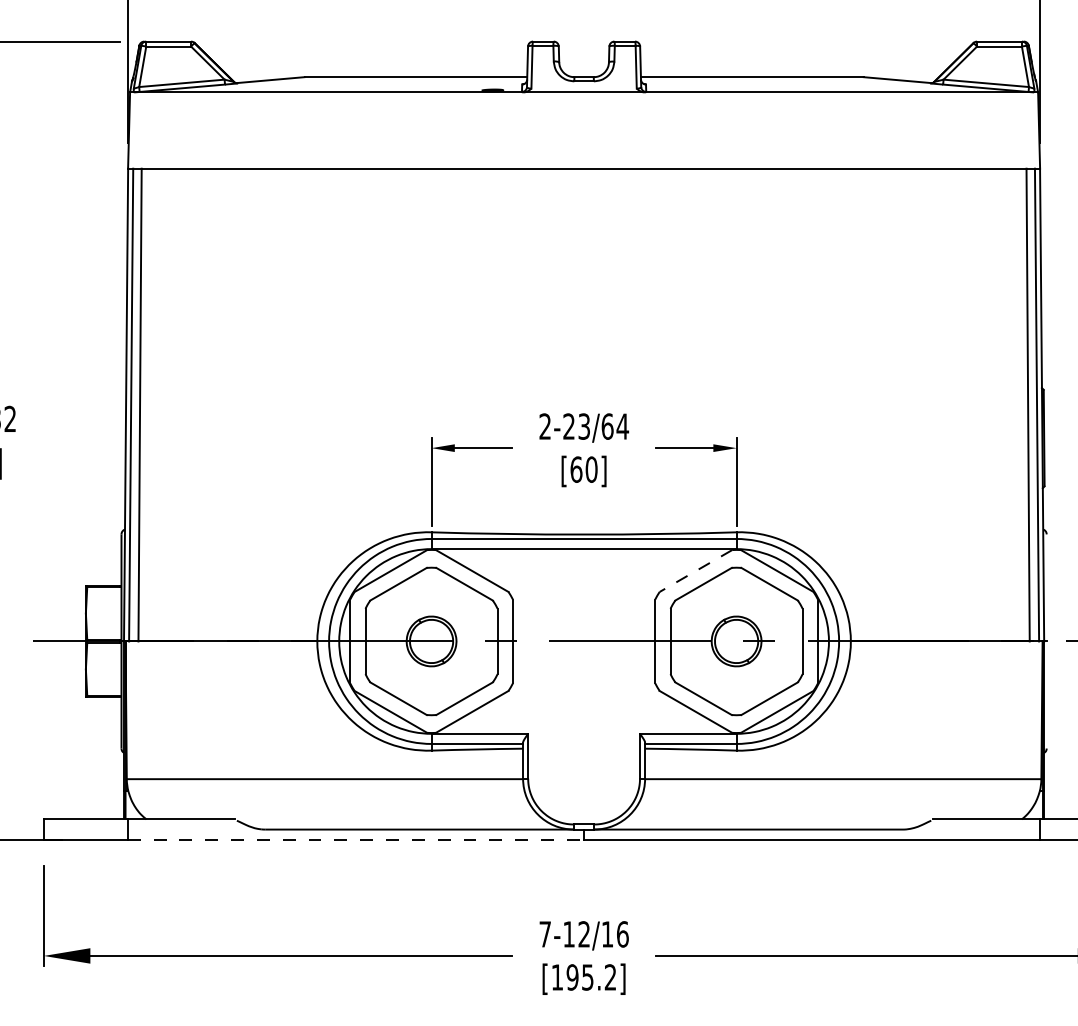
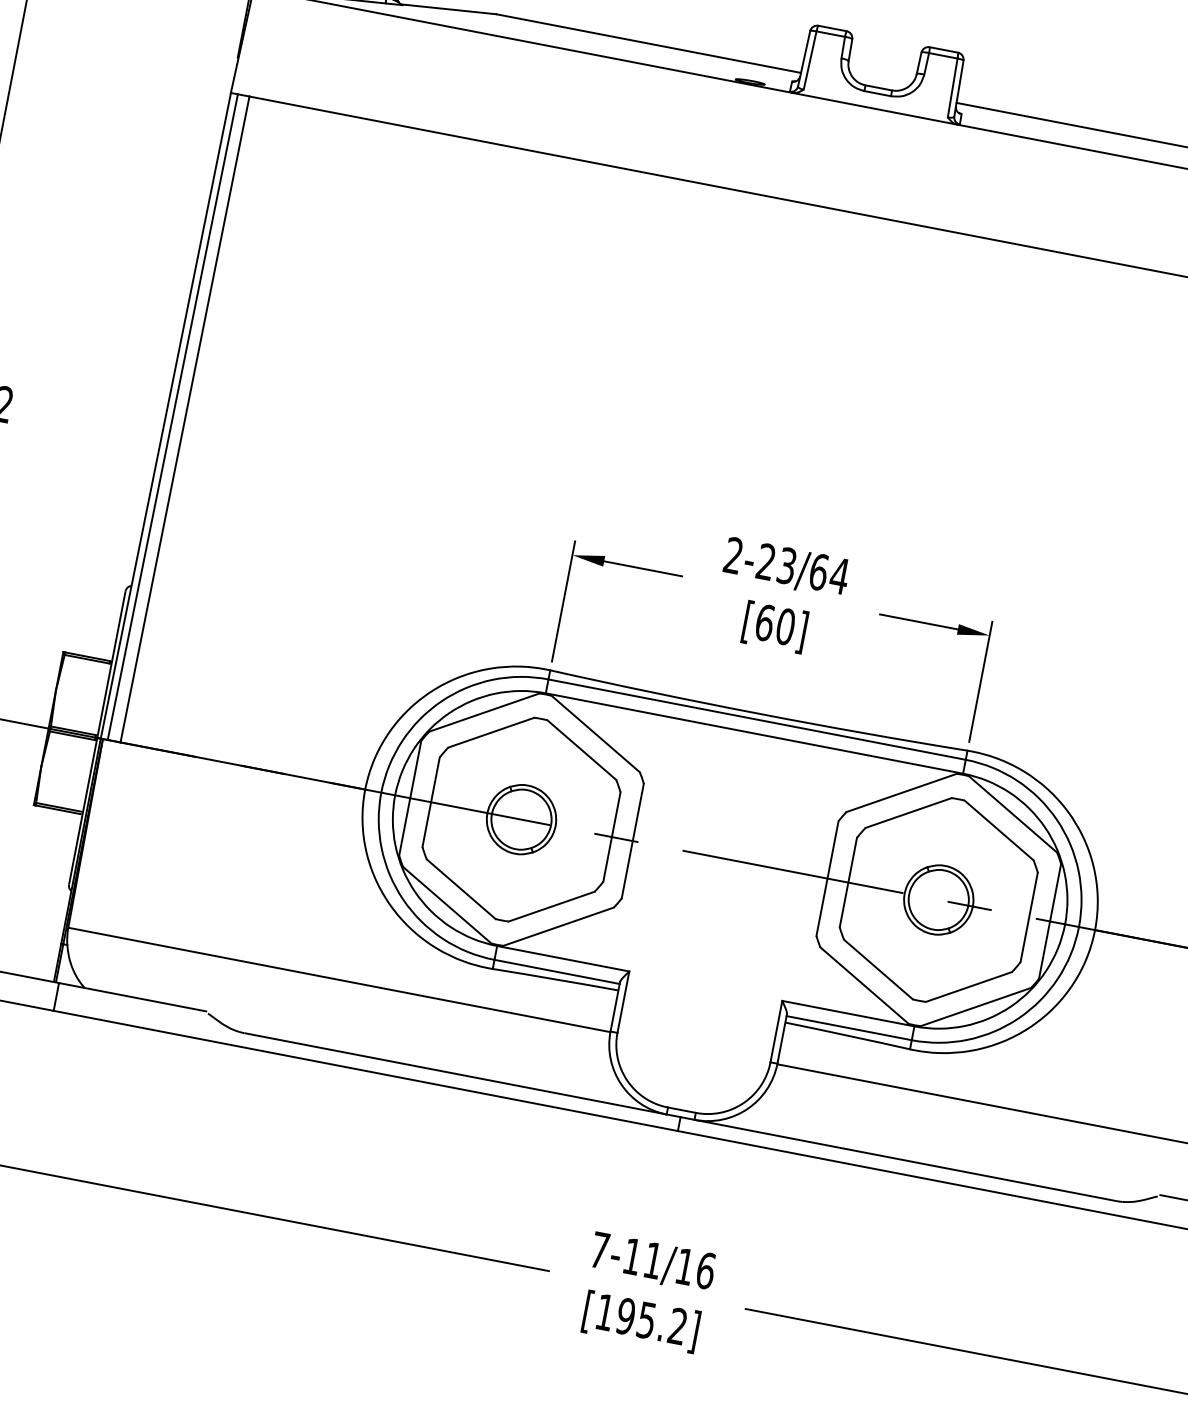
line: (695, 571) -> (900, 793), dashed -> solid
line: (356, 839) -> (366, 1070), dashed -> solid
text: (583, 934) -> (652, 1260), 7-12/16 -> 7-11/16

